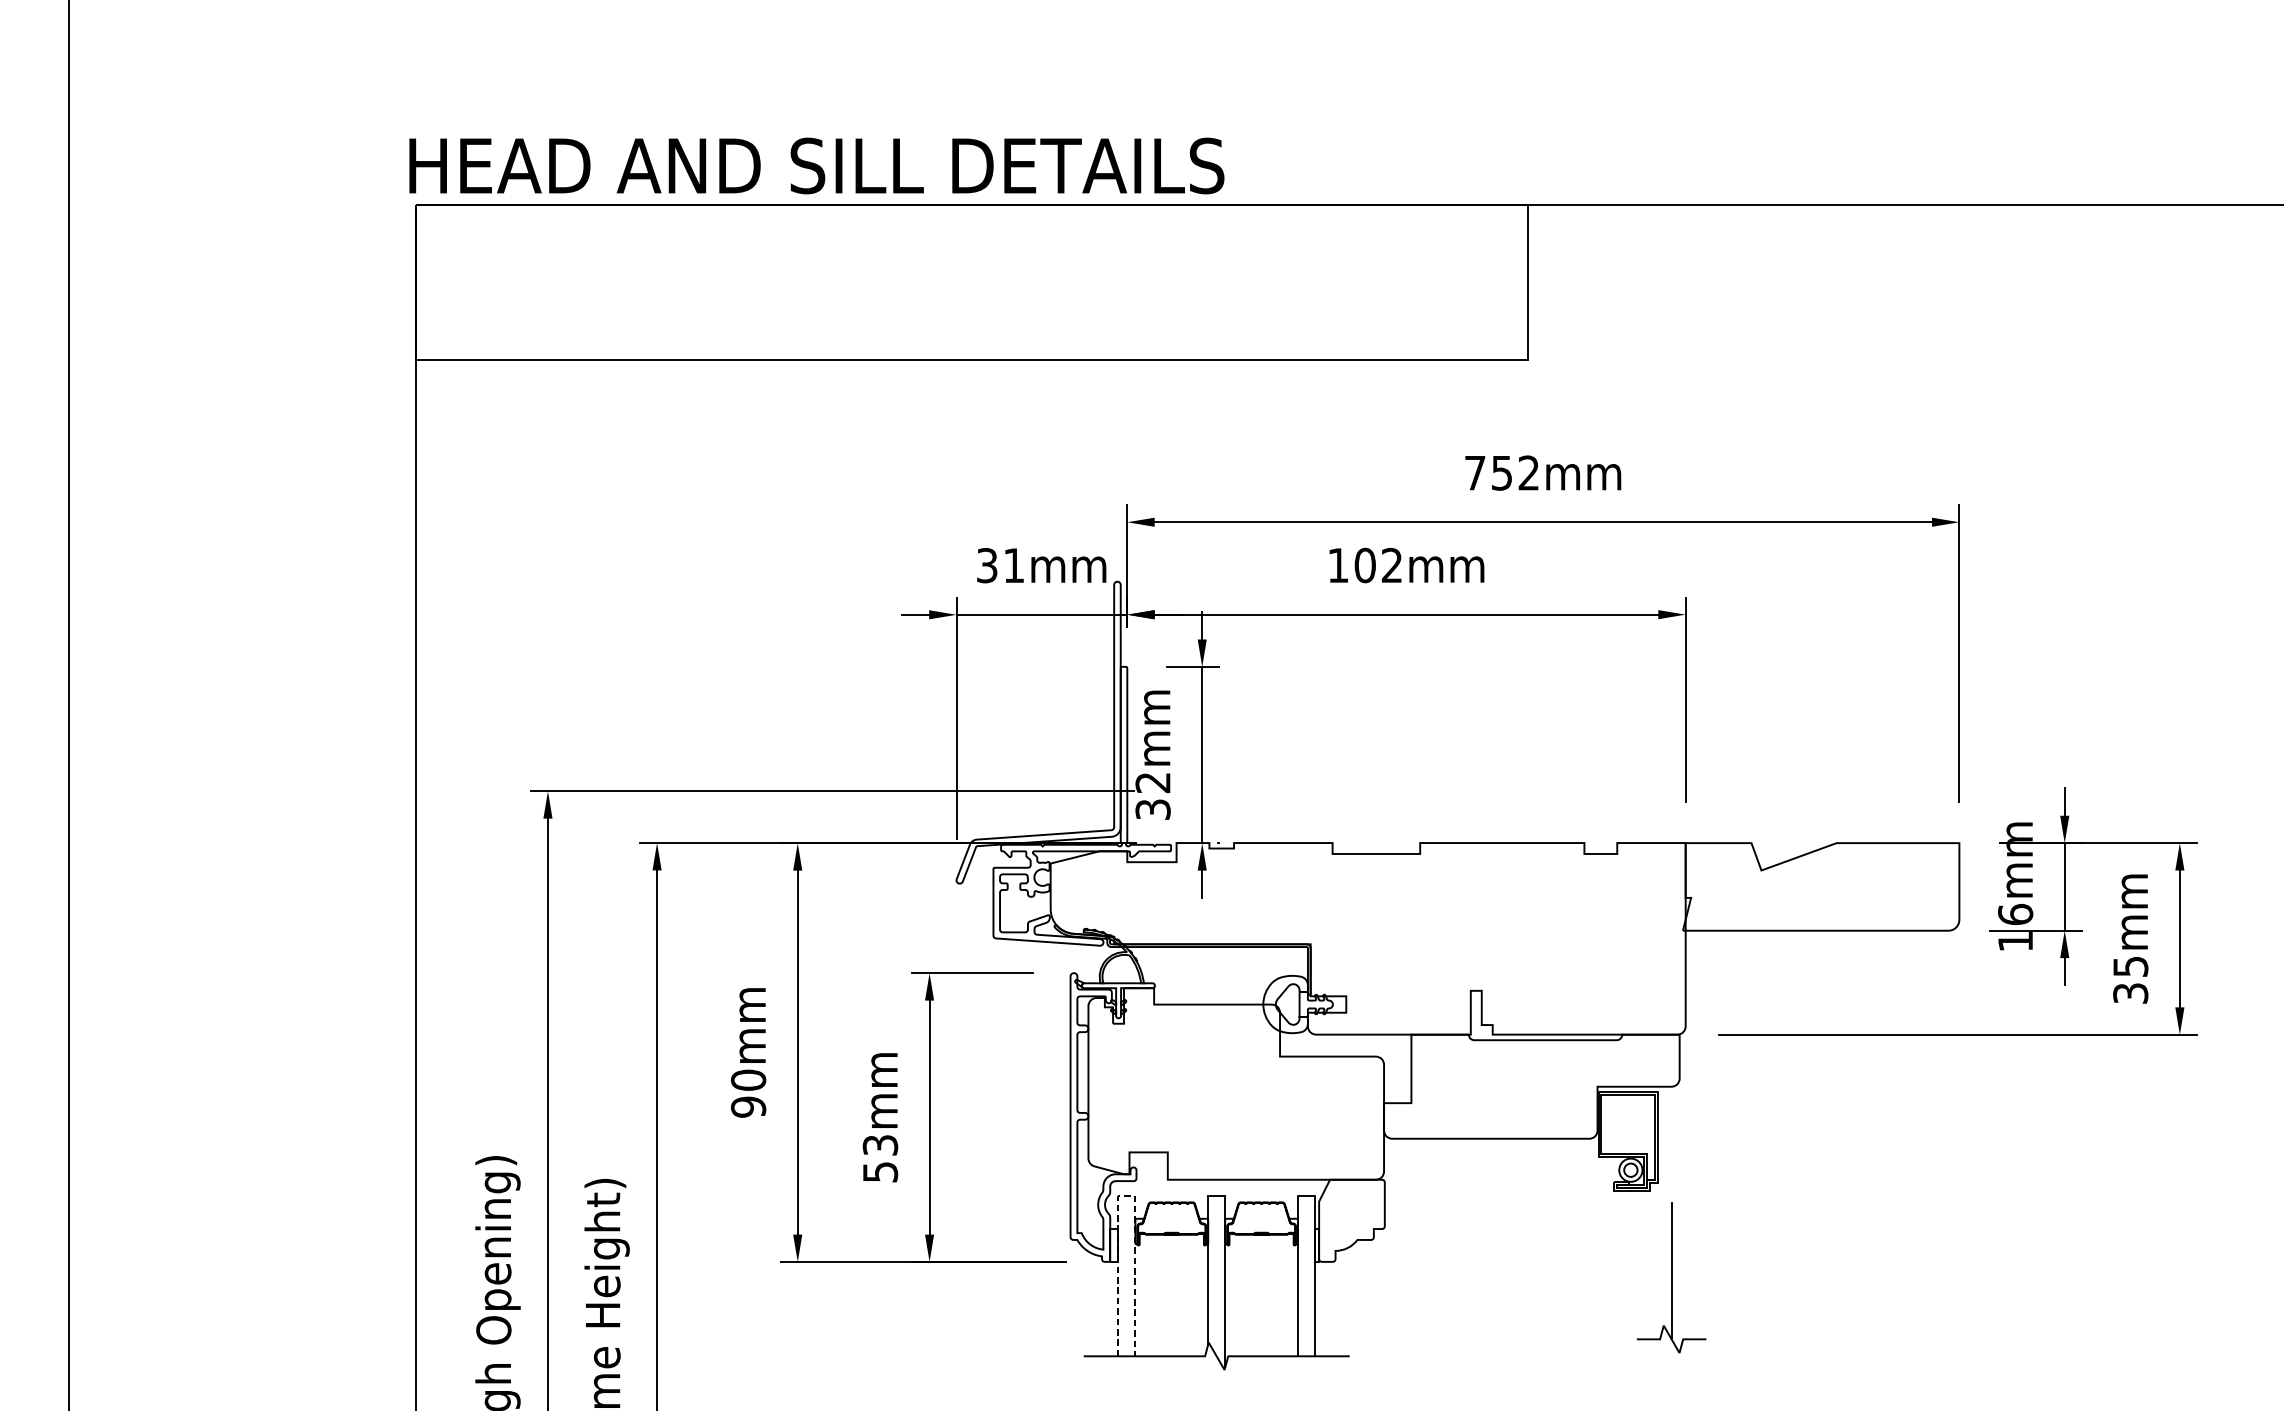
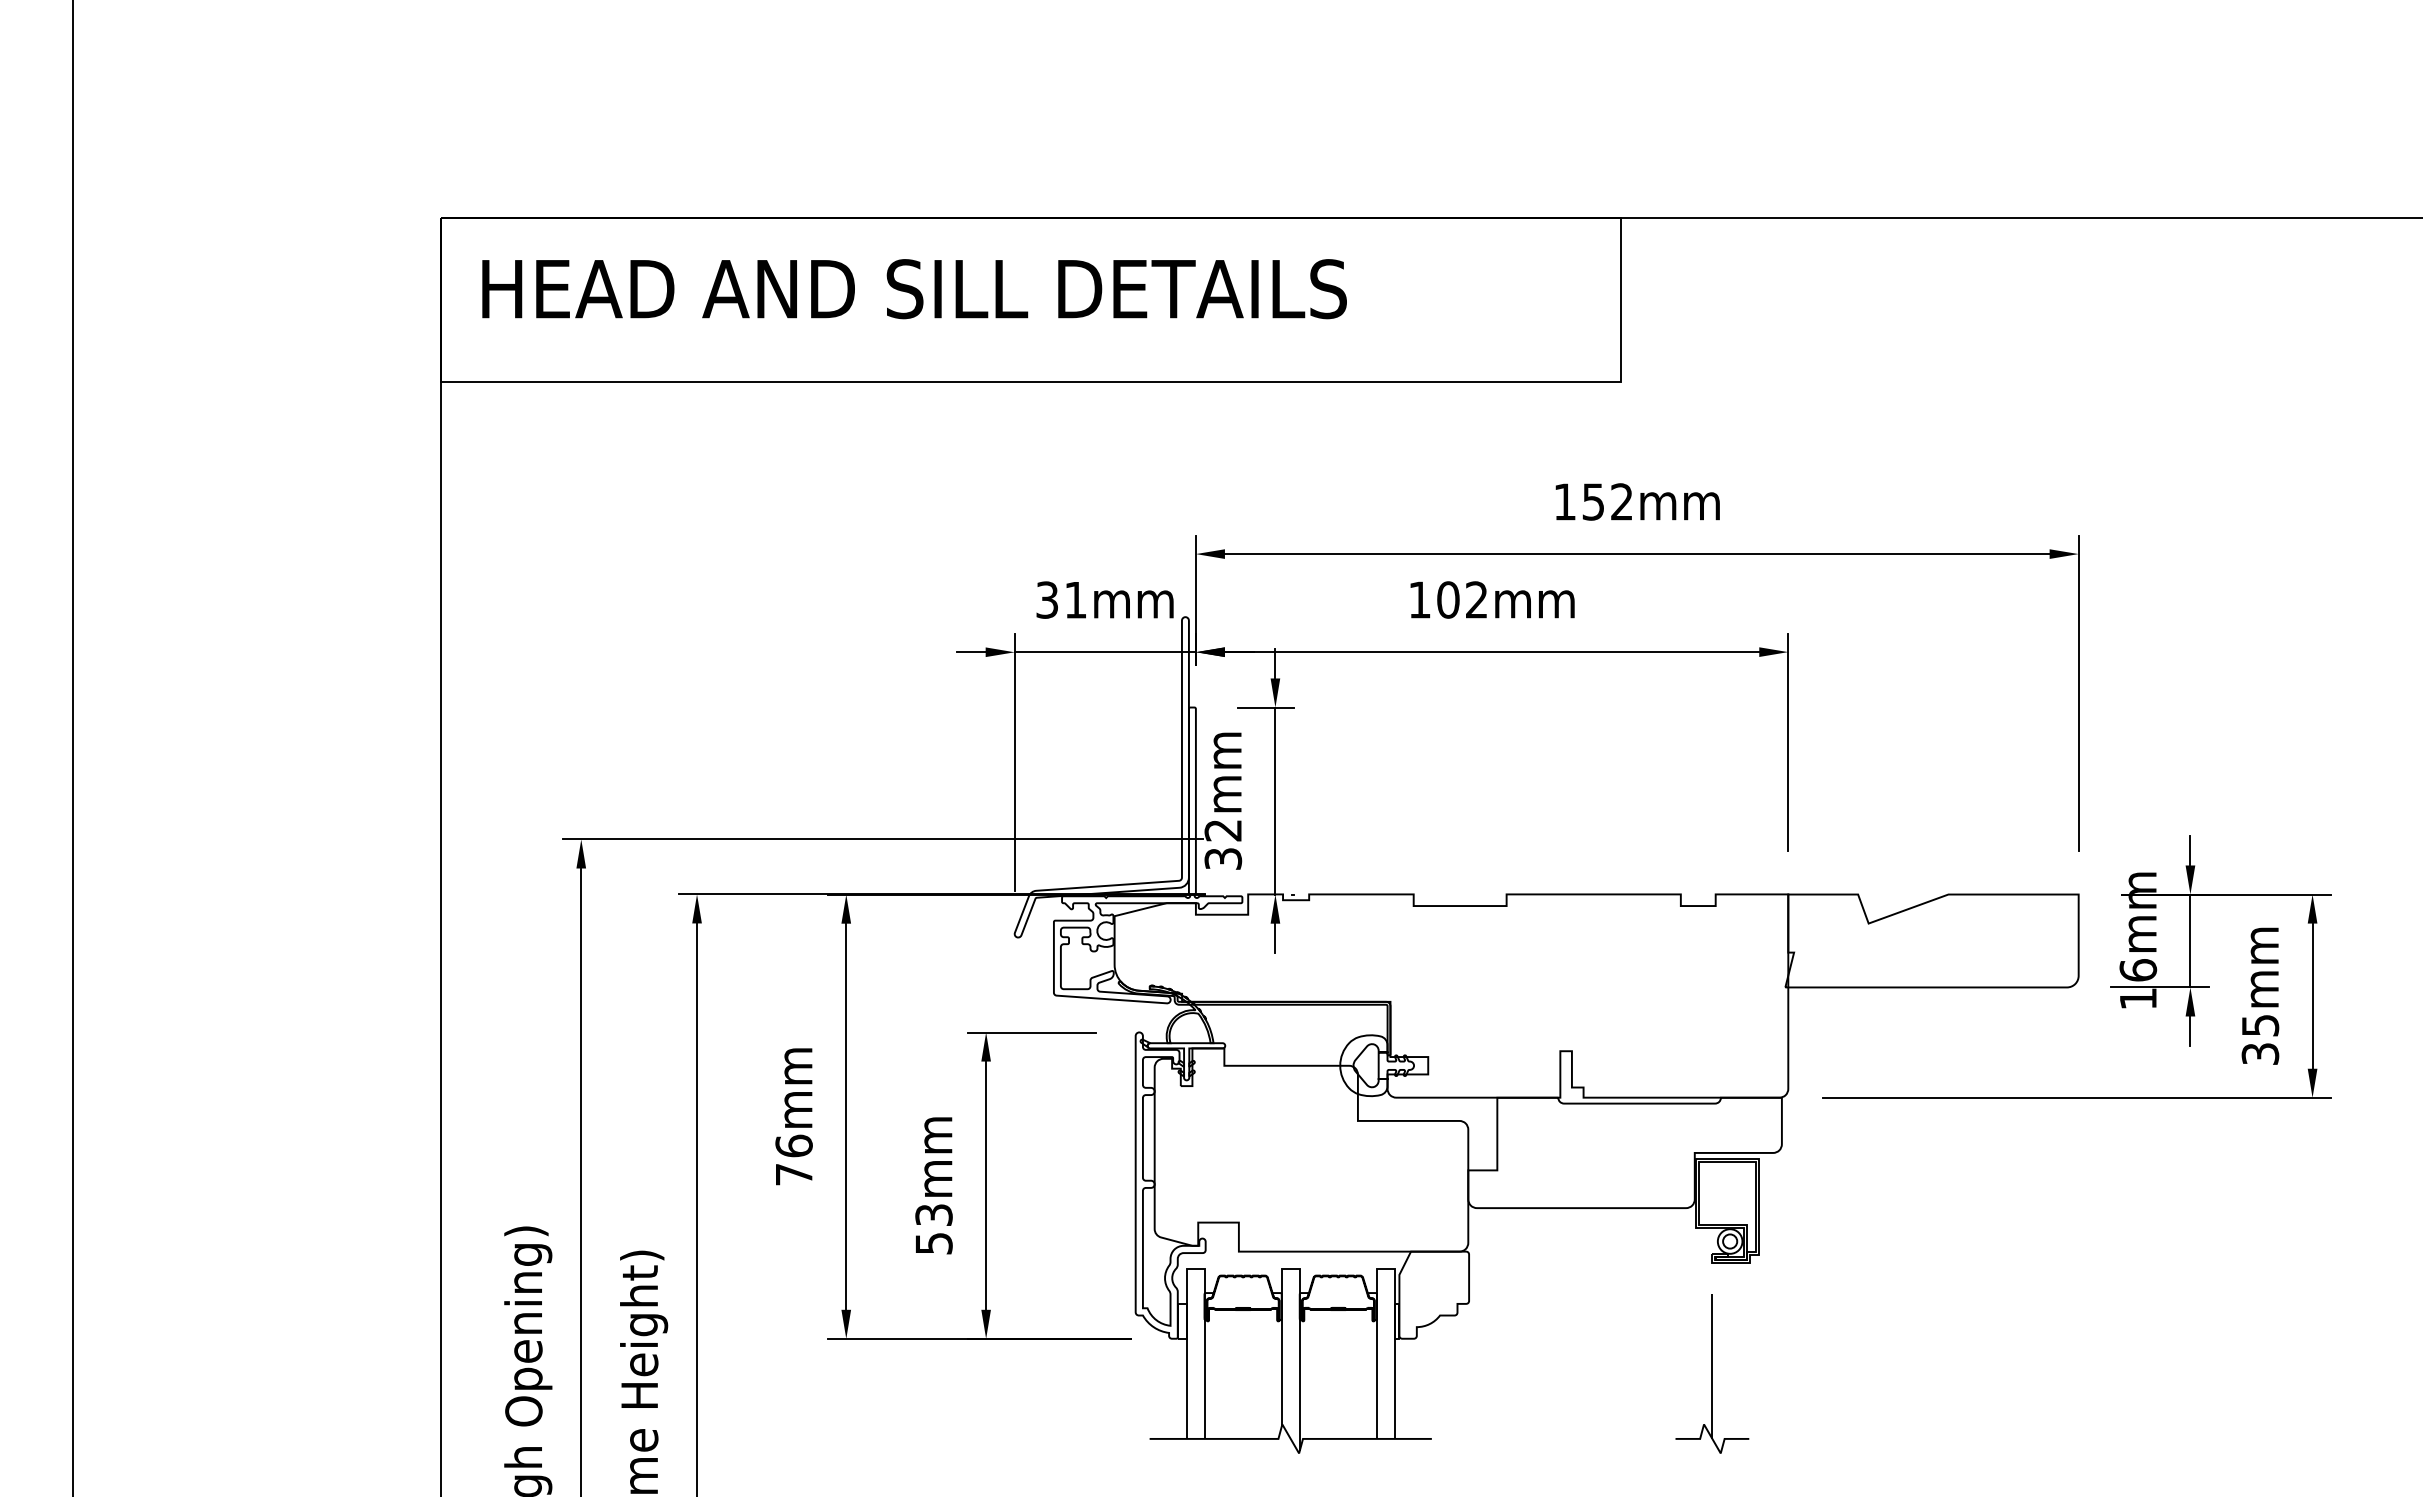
text: (816, 166) -> (914, 289), moved
text: (1474, 472) -> (1564, 501), 752mm -> 152mm
text: (747, 1092) -> (793, 1159), 90mm -> 76mm
line: (1126, 1196) -> (1195, 1269), dashed -> solid
part: (1671, 1277) -> (1712, 1373), moved

